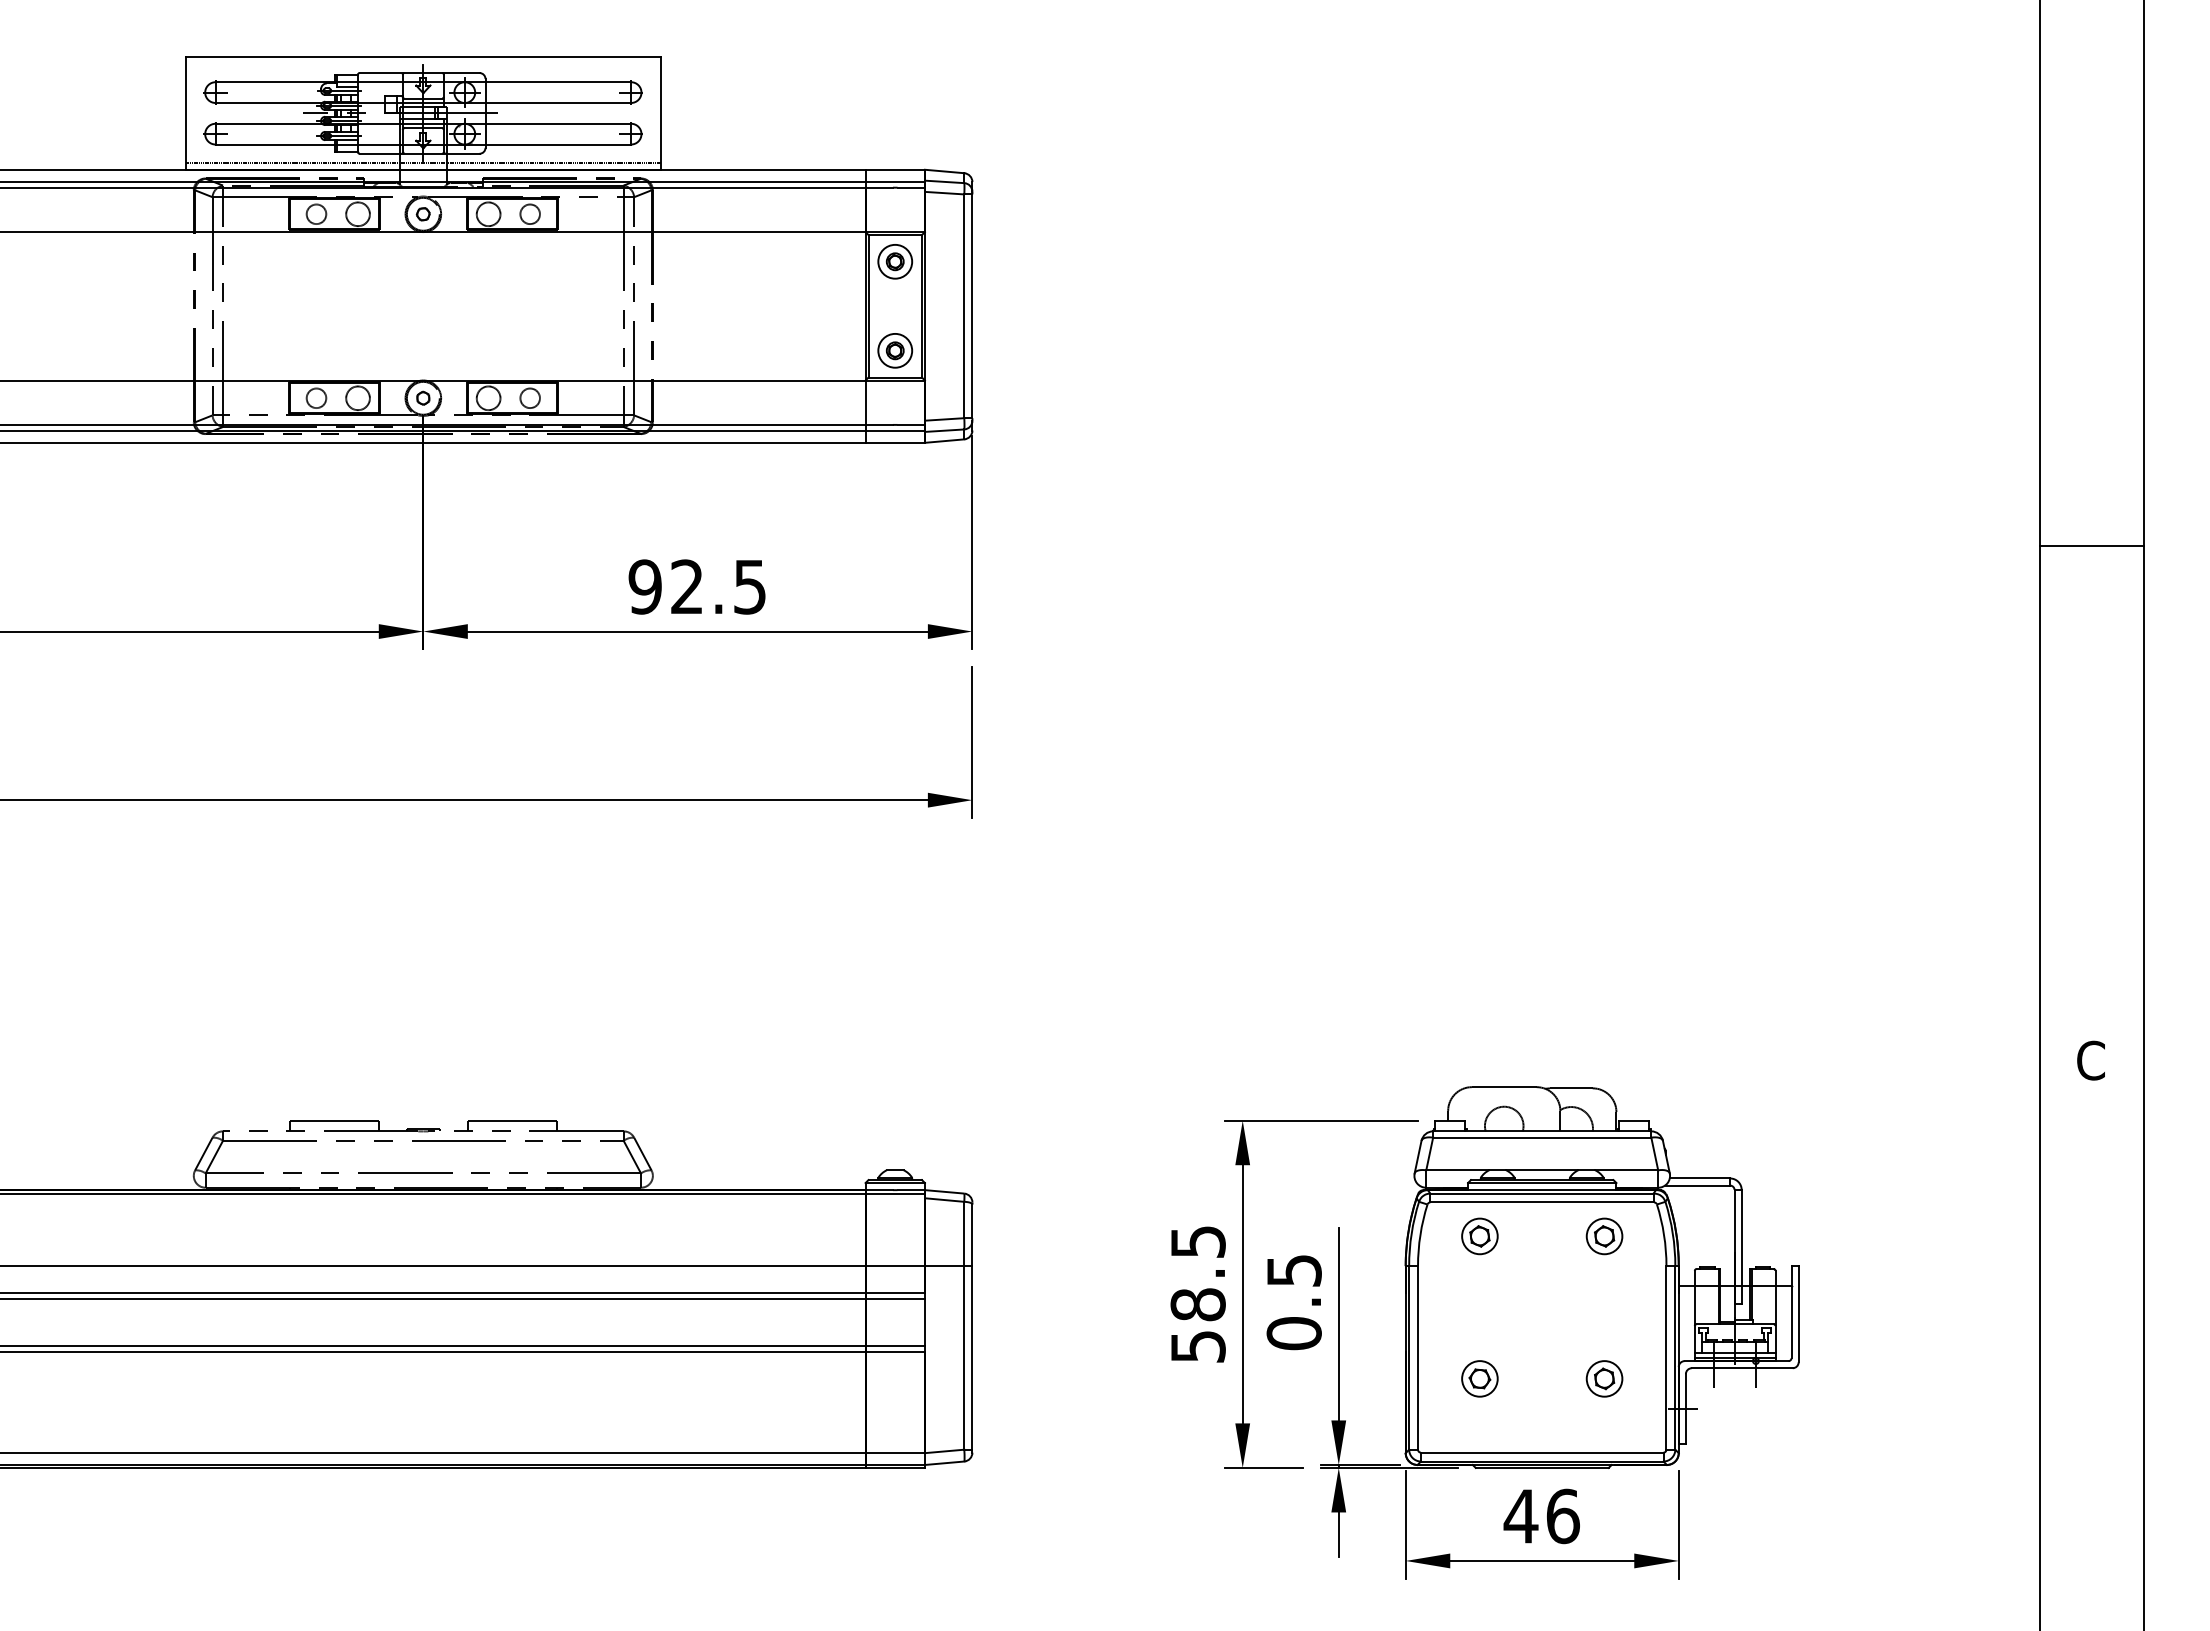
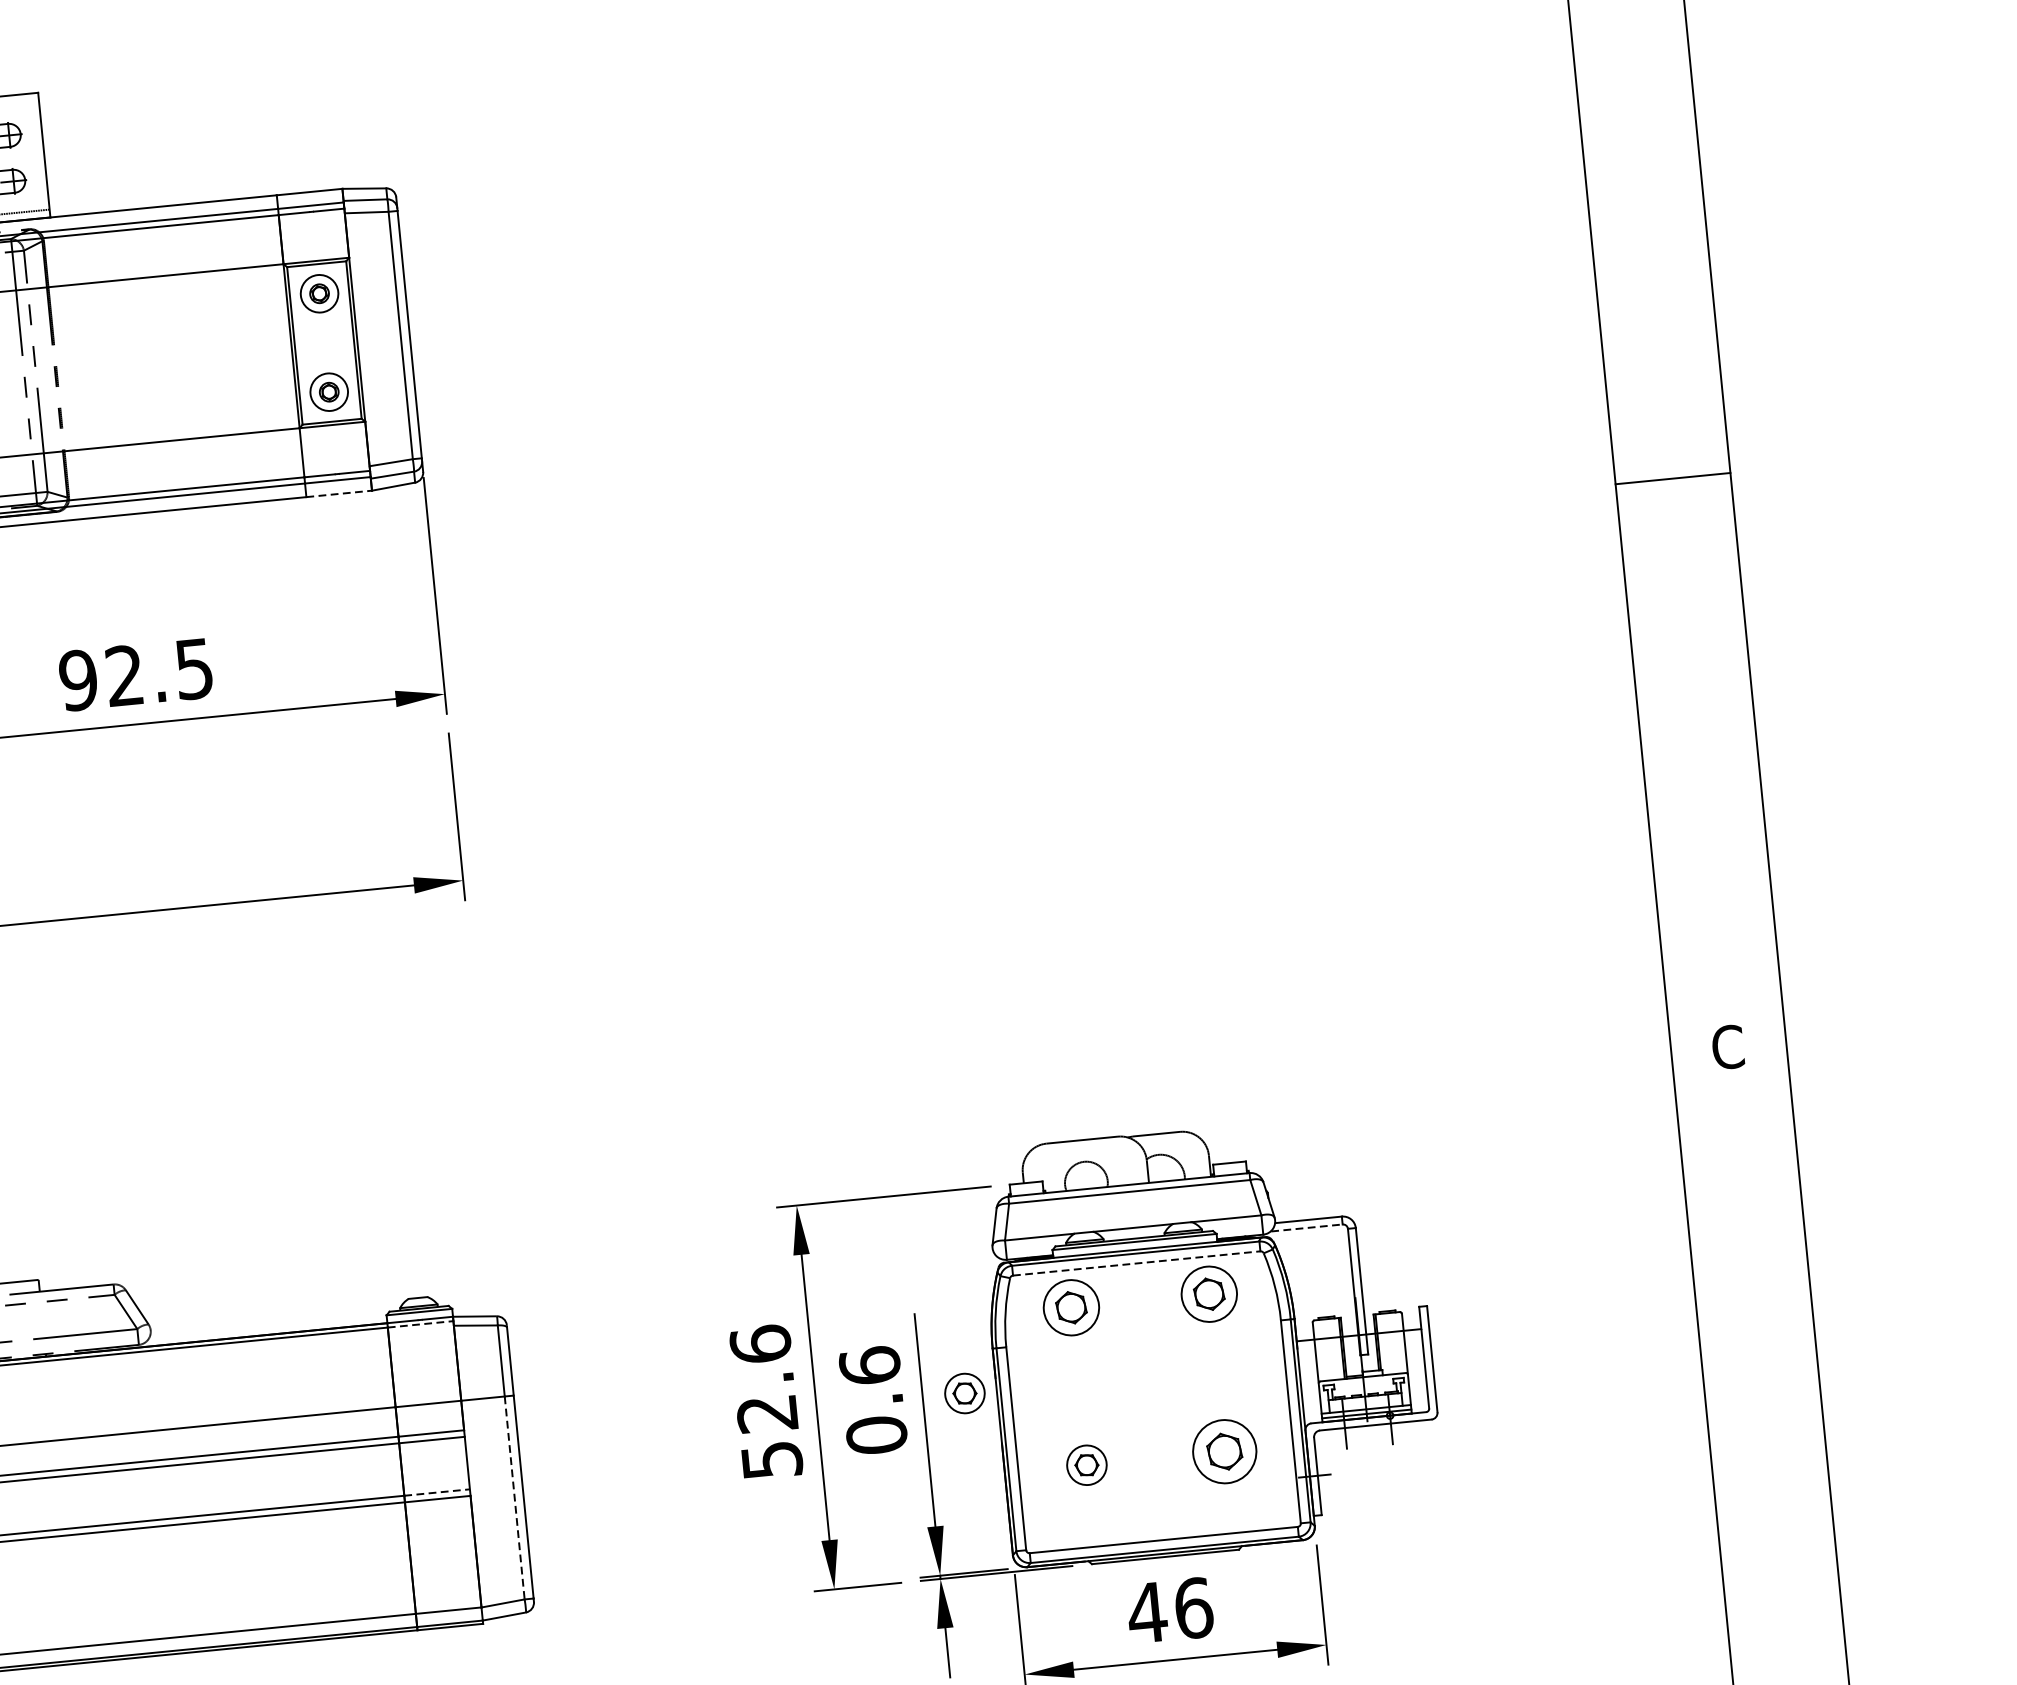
line: (895, 442) -> (339, 493), solid -> dashed
line: (1698, 1185) -> (1307, 1227), solid -> dashed
line: (895, 1194) -> (420, 1324), solid -> dashed
line: (1542, 1202) -> (1136, 1263), solid -> dashed
part: (1479, 1236) -> (1071, 1307), size x1.4
part: (1604, 1236) -> (1209, 1294), size x1.4
text: (1293, 1269) -> (869, 1364), 0.5 -> 0.6
text: (1197, 1273) -> (763, 1379), 58.5 -> 52.6
part: (1376, 1303) -> (964, 1393), added
line: (895, 1346) -> (437, 1492), solid -> dashed
line: (964, 1357) -> (514, 1497), solid -> dashed
part: (1604, 1378) -> (1224, 1451), size x1.6

